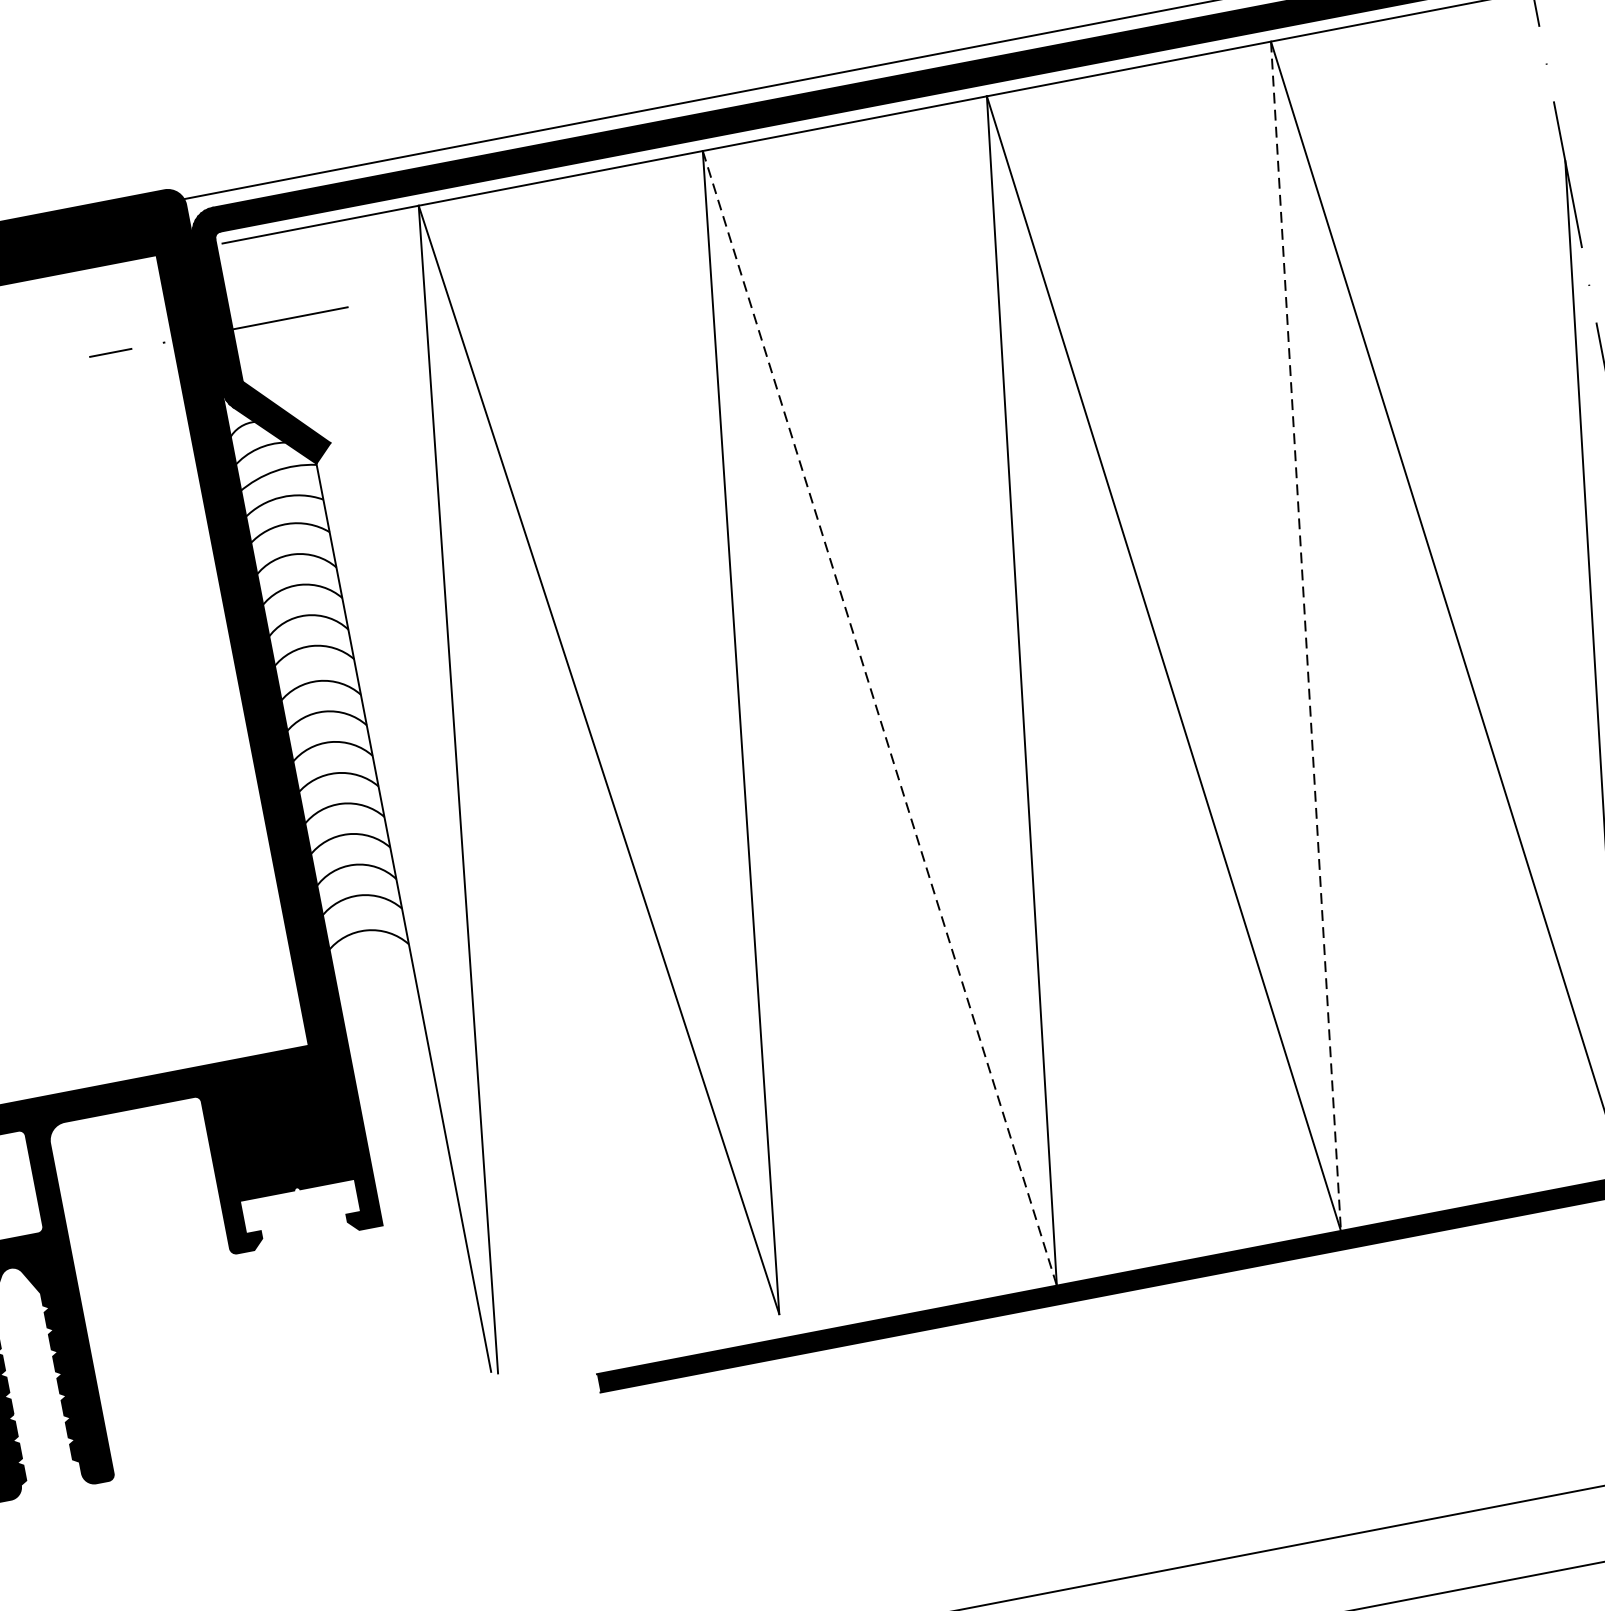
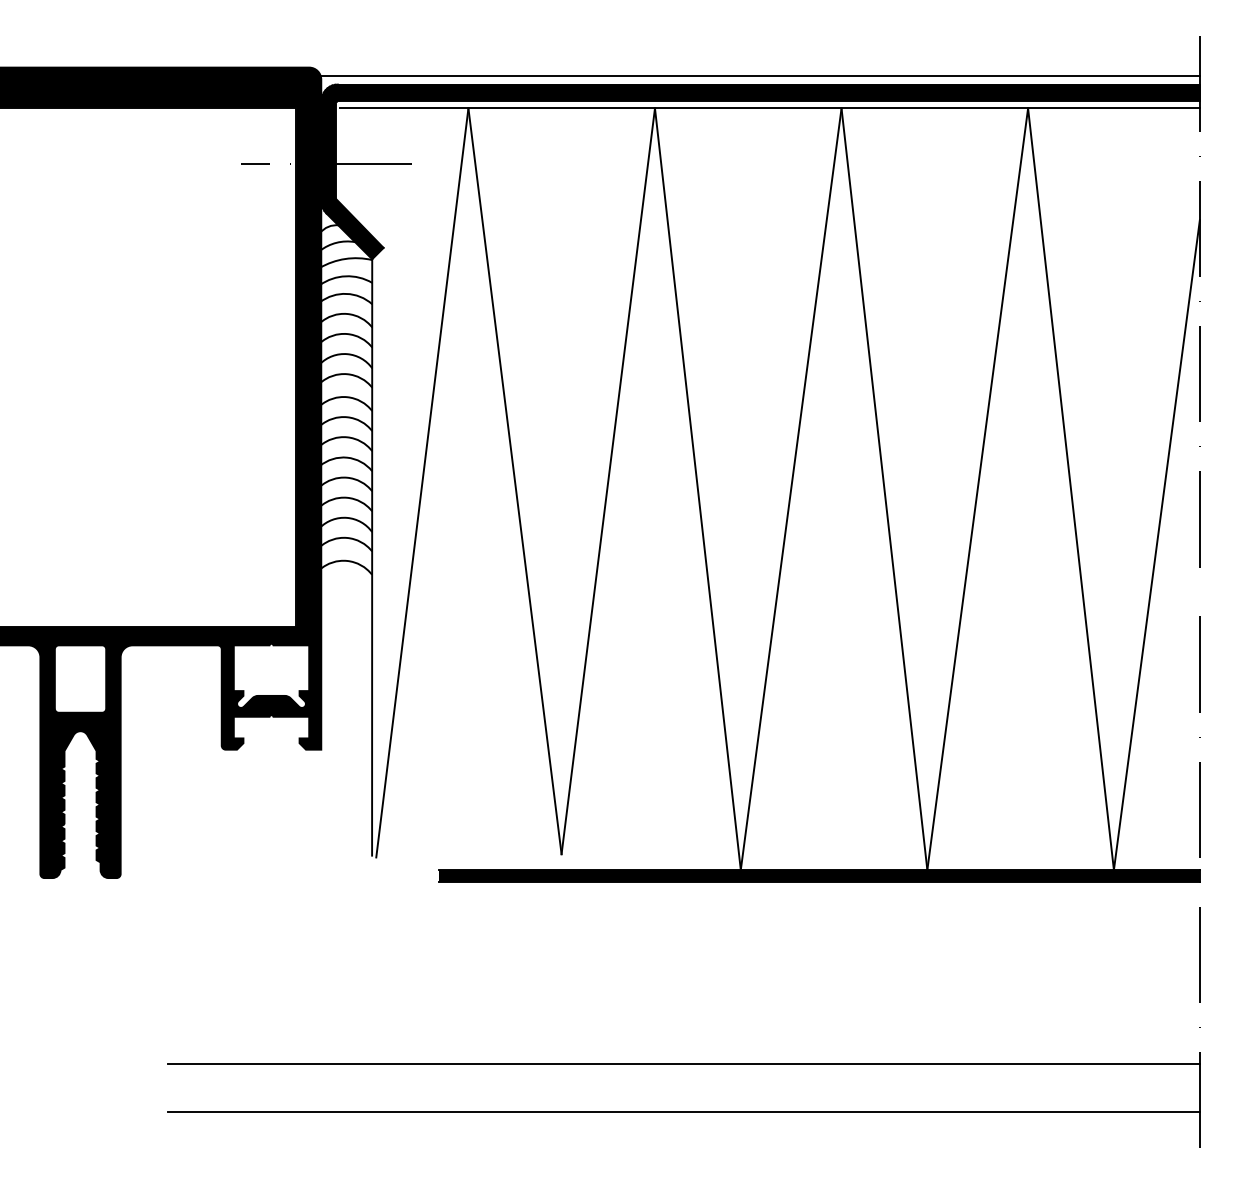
line: (1305, 636) -> (977, 489), dashed -> solid
line: (879, 718) -> (697, 489), dashed -> solid

